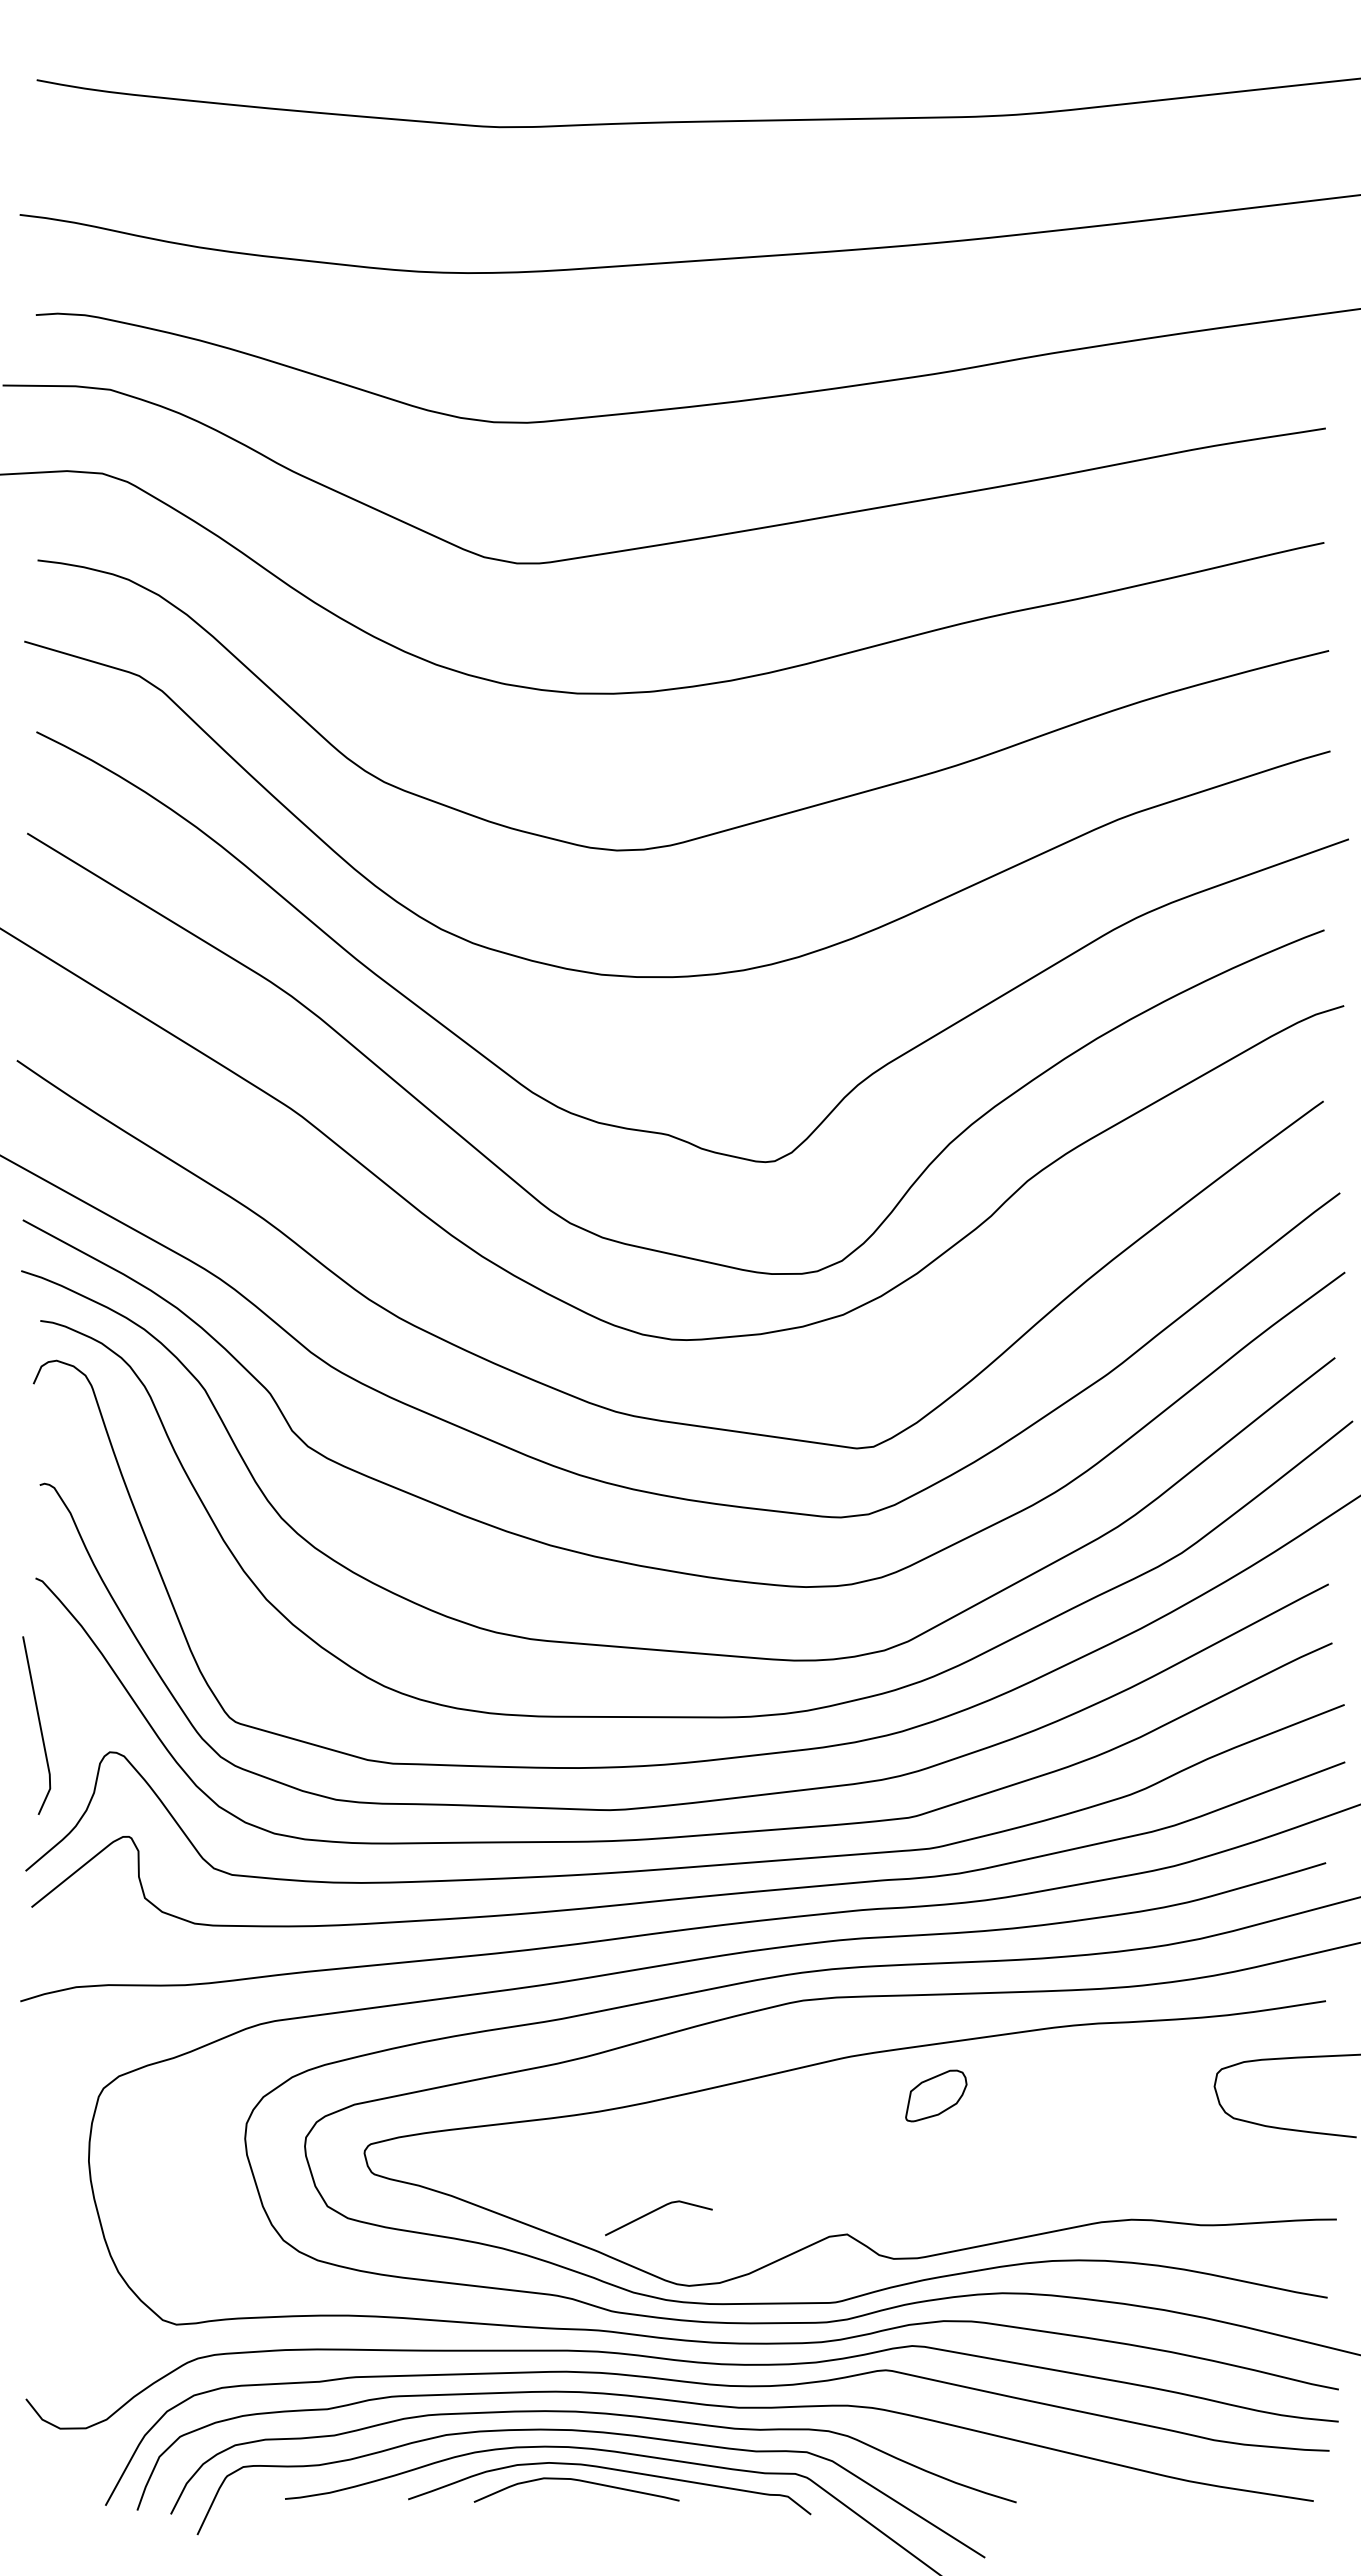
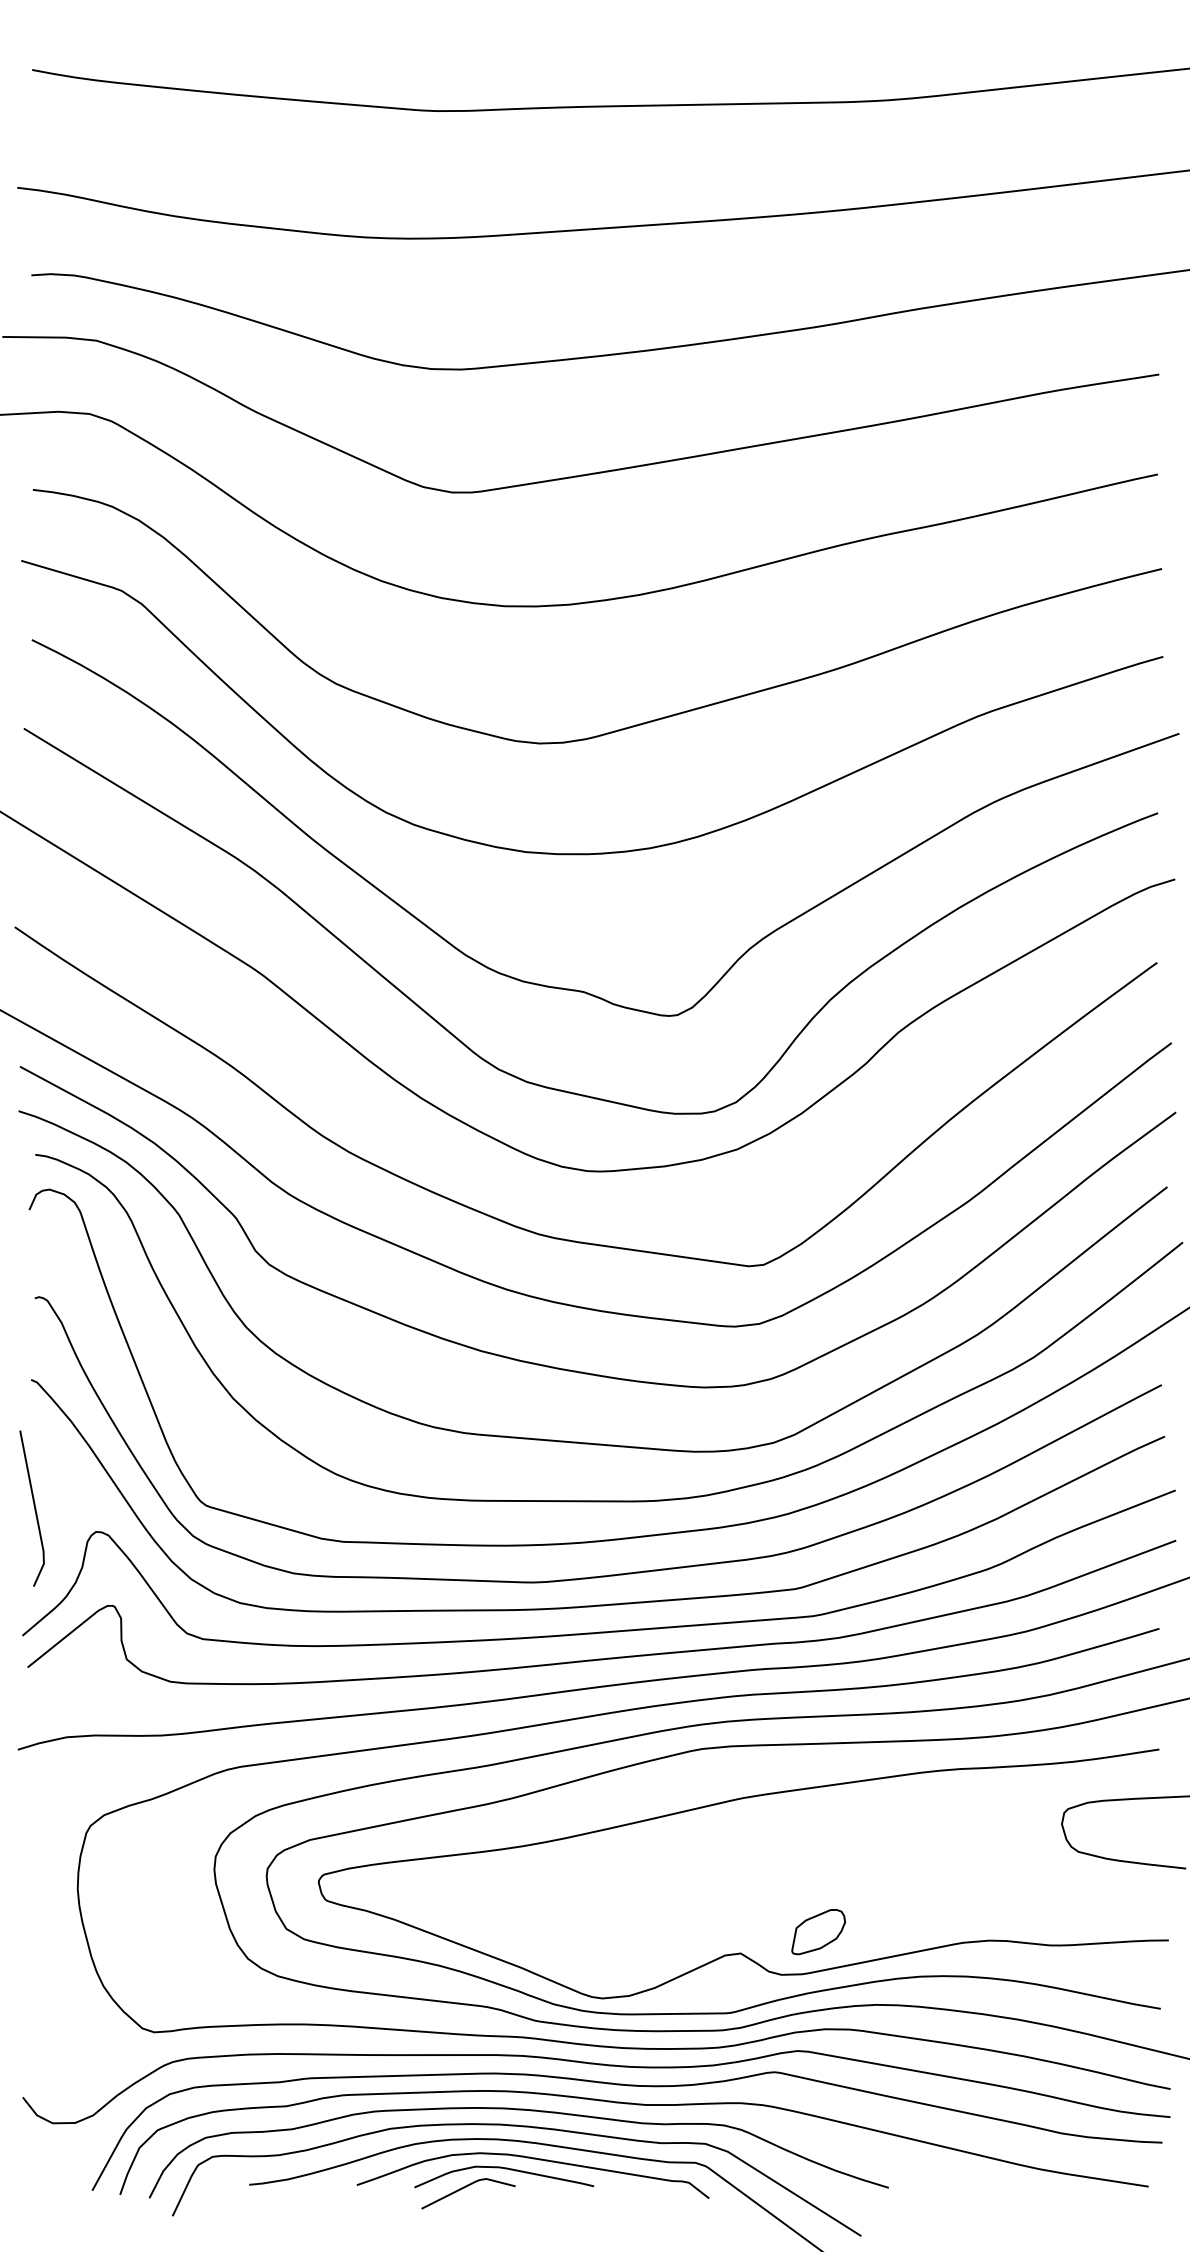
part: (936, 2095) -> (818, 1931), moved
line: (655, 2211) -> (465, 2187), moved

